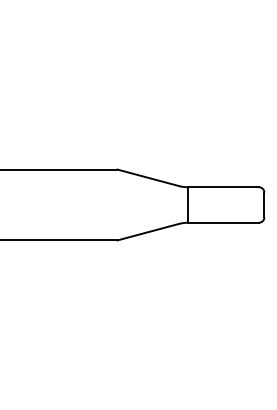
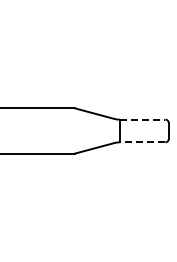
line: (223, 186) -> (142, 119), solid -> dashed
line: (223, 223) -> (142, 142), solid -> dashed

